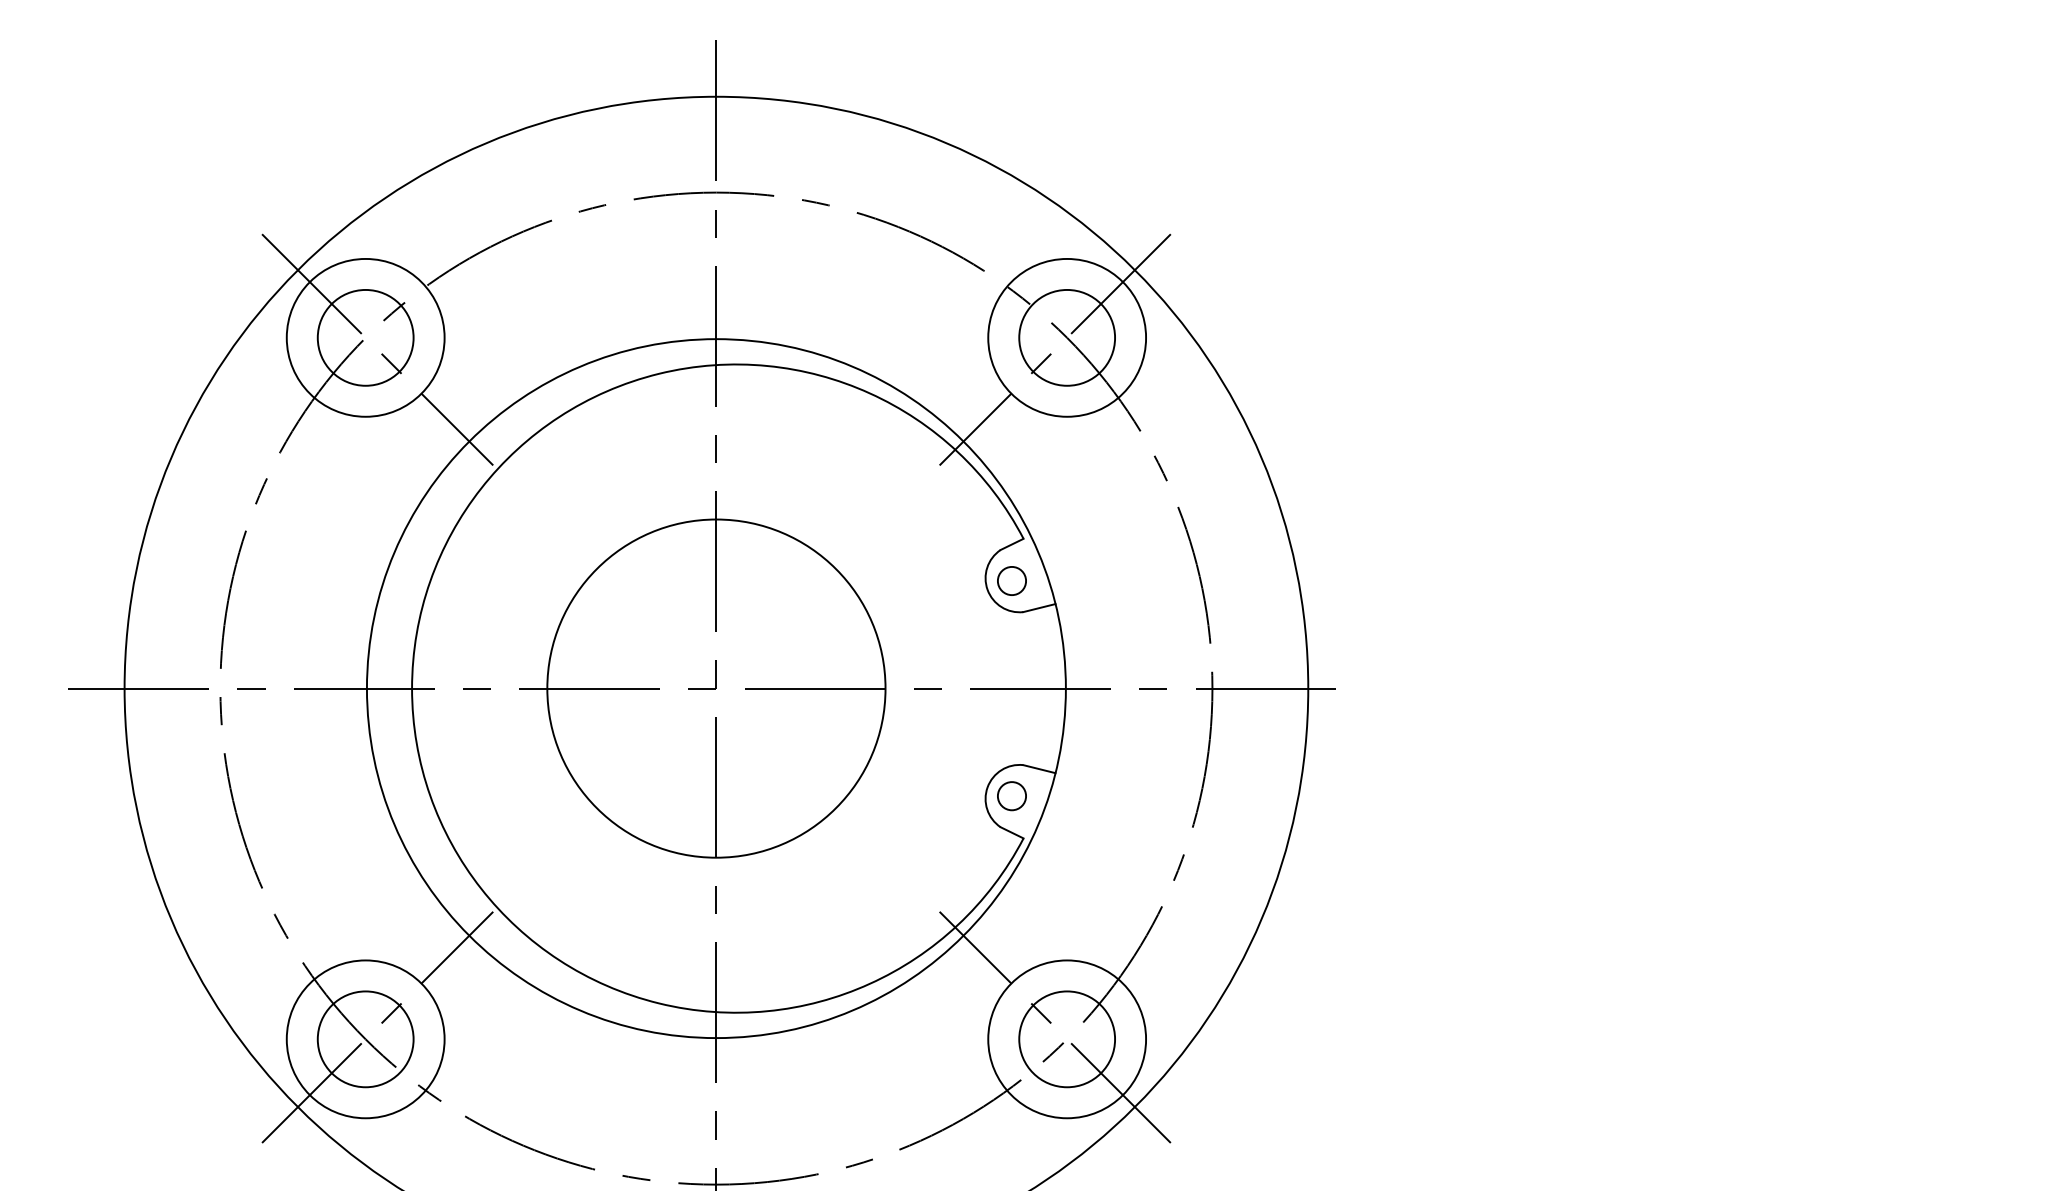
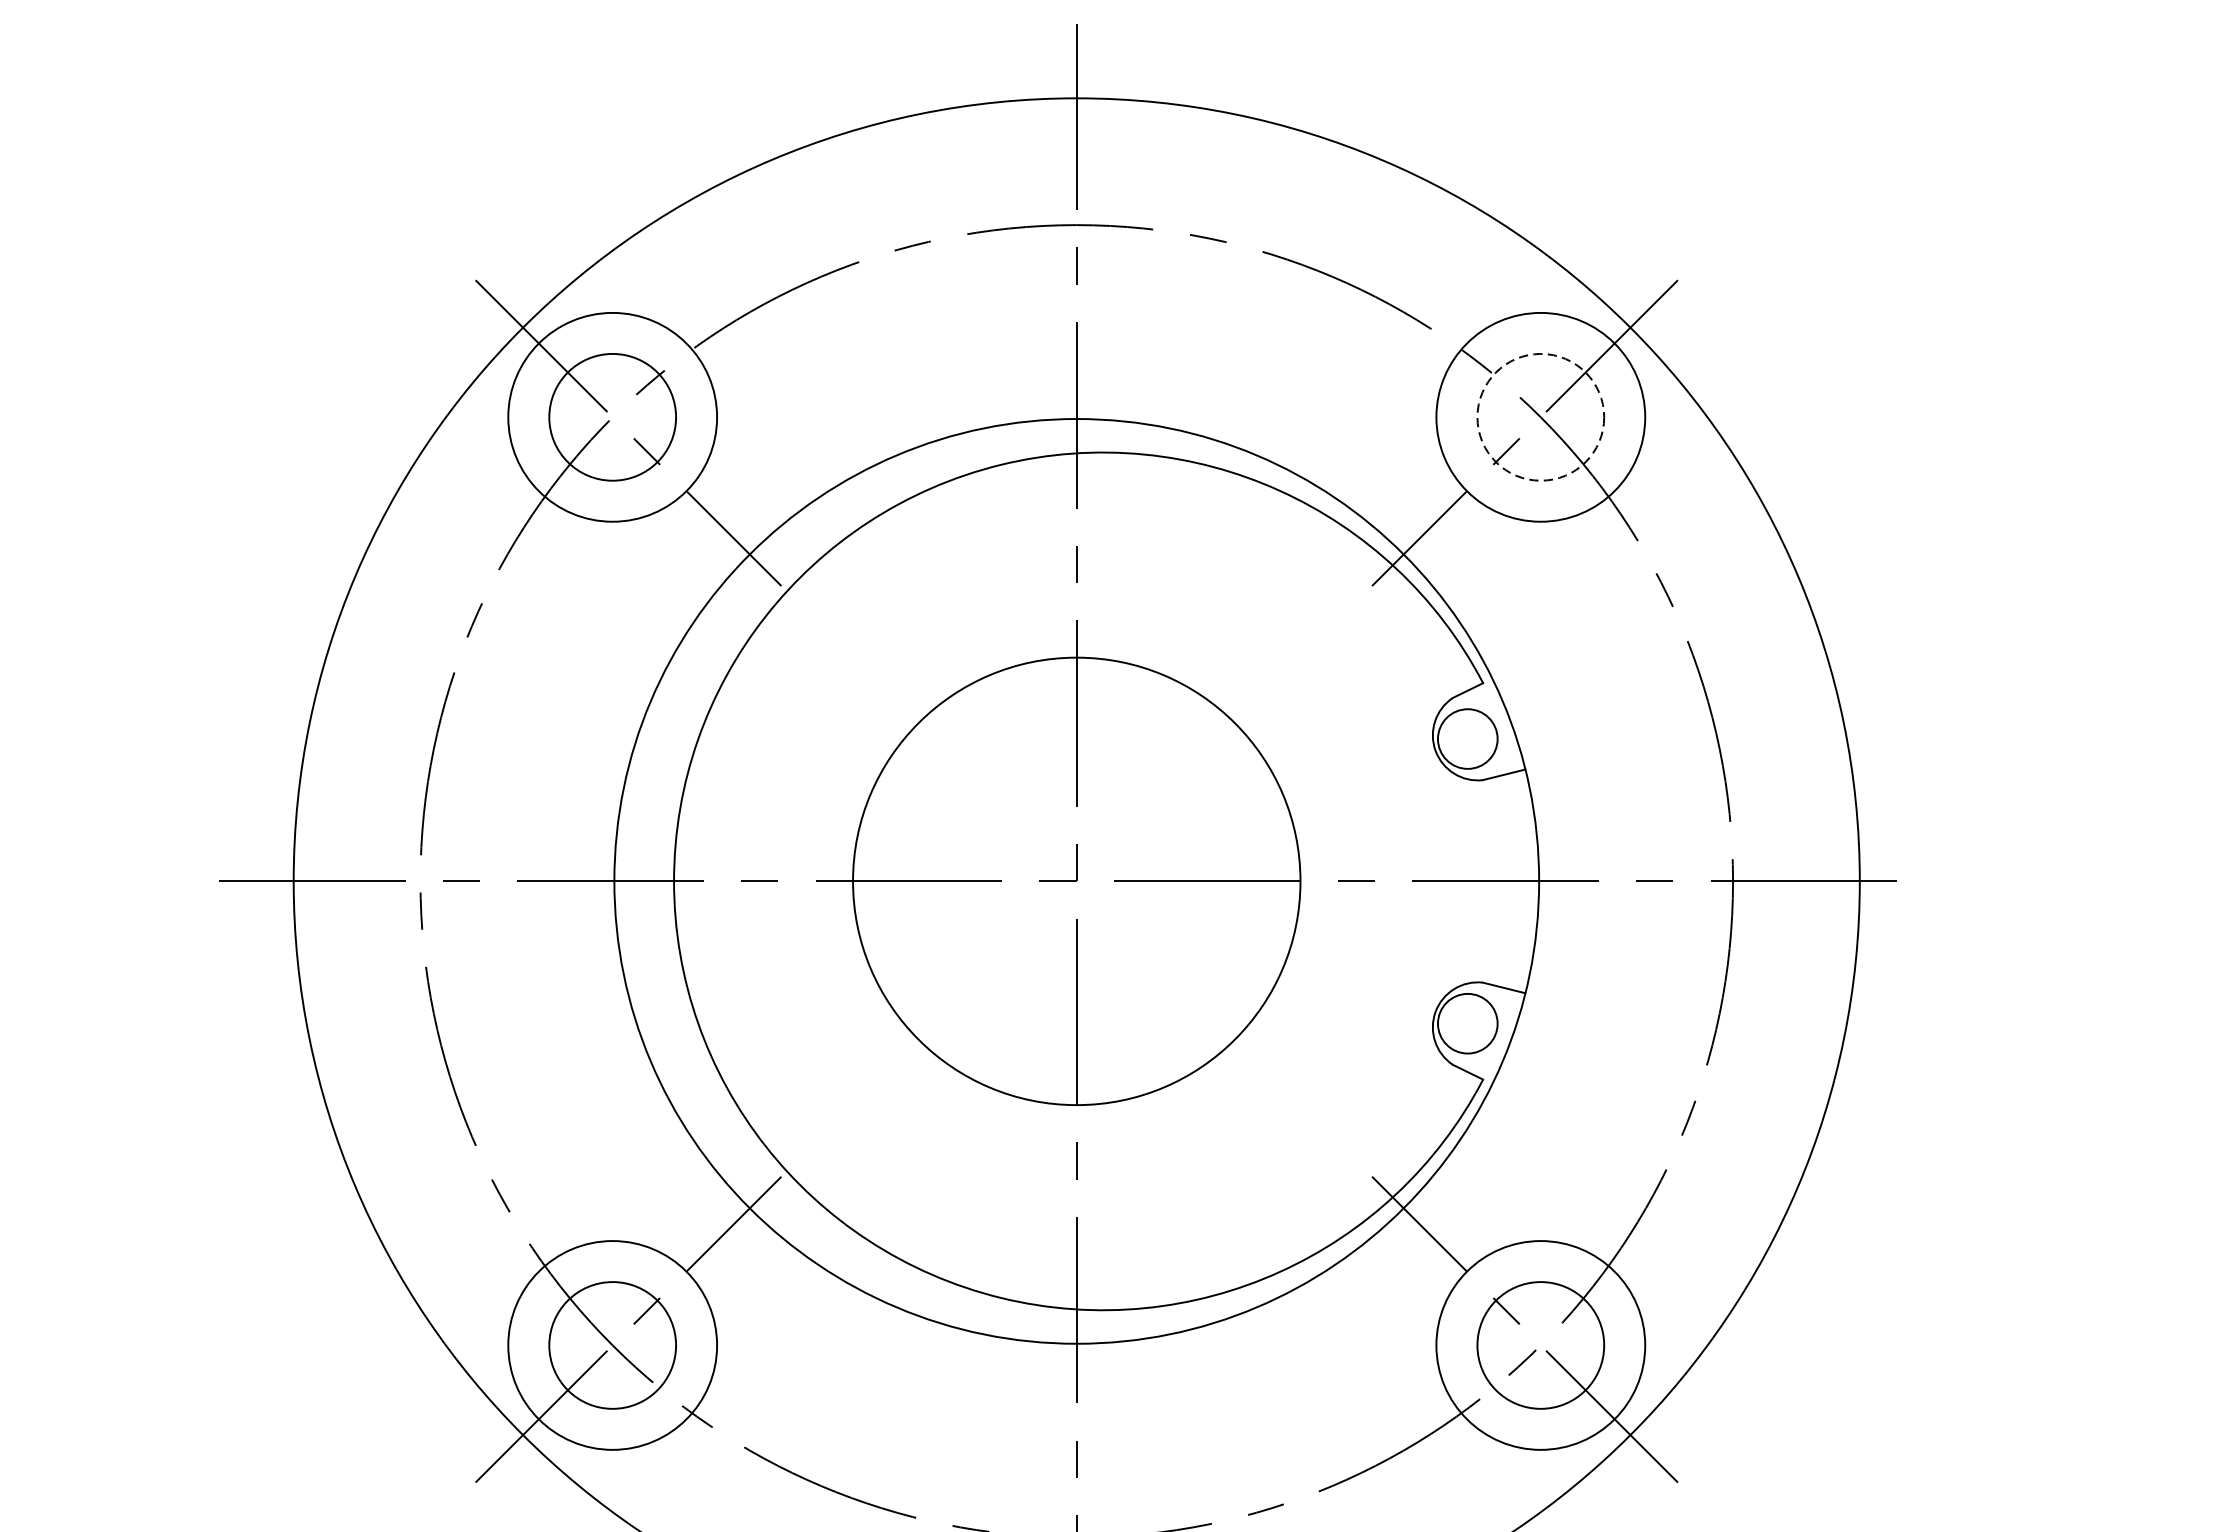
circle: (1067, 337) -> (1541, 416), solid -> dashed
circle: (1011, 580) -> (1467, 738), size x1.6
circle: (1011, 796) -> (1467, 1024), size x1.6

